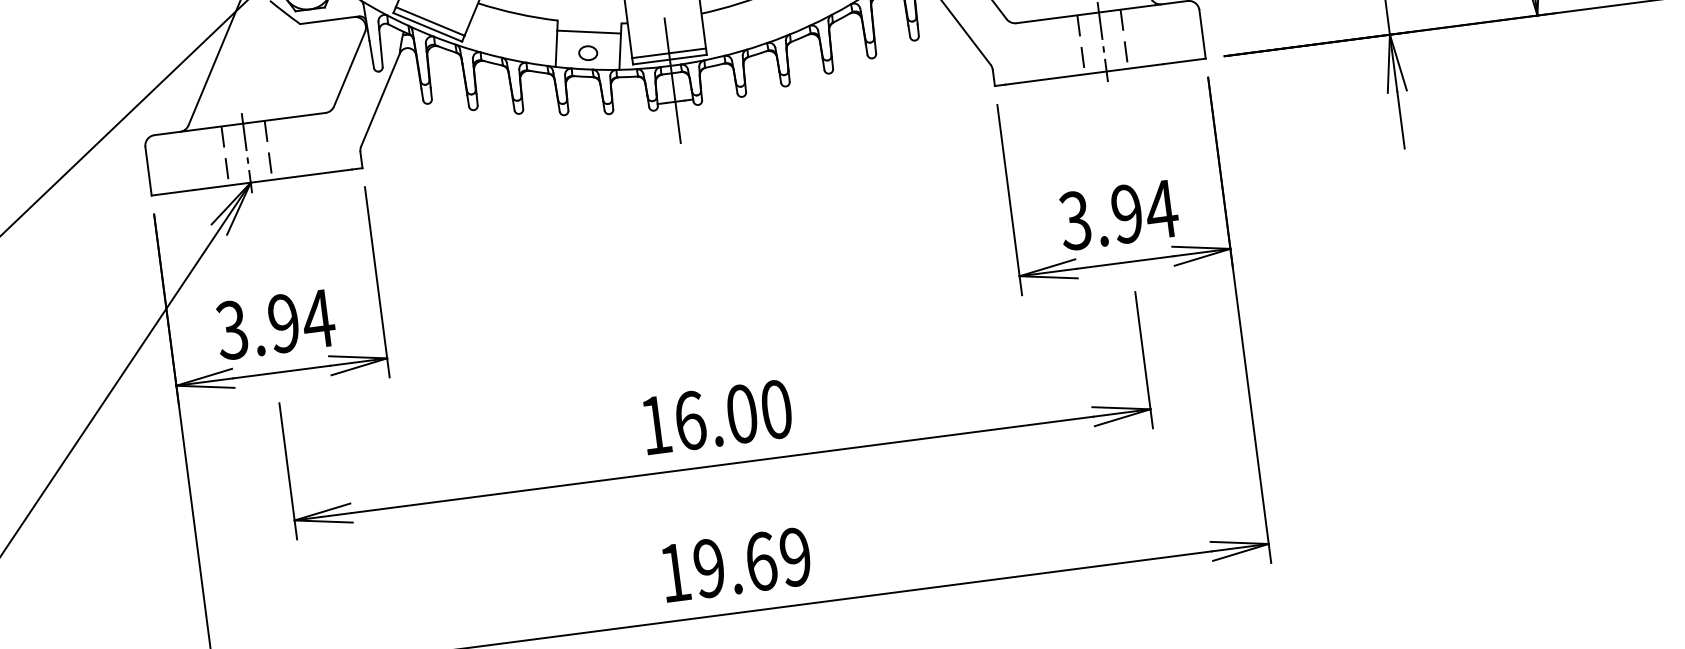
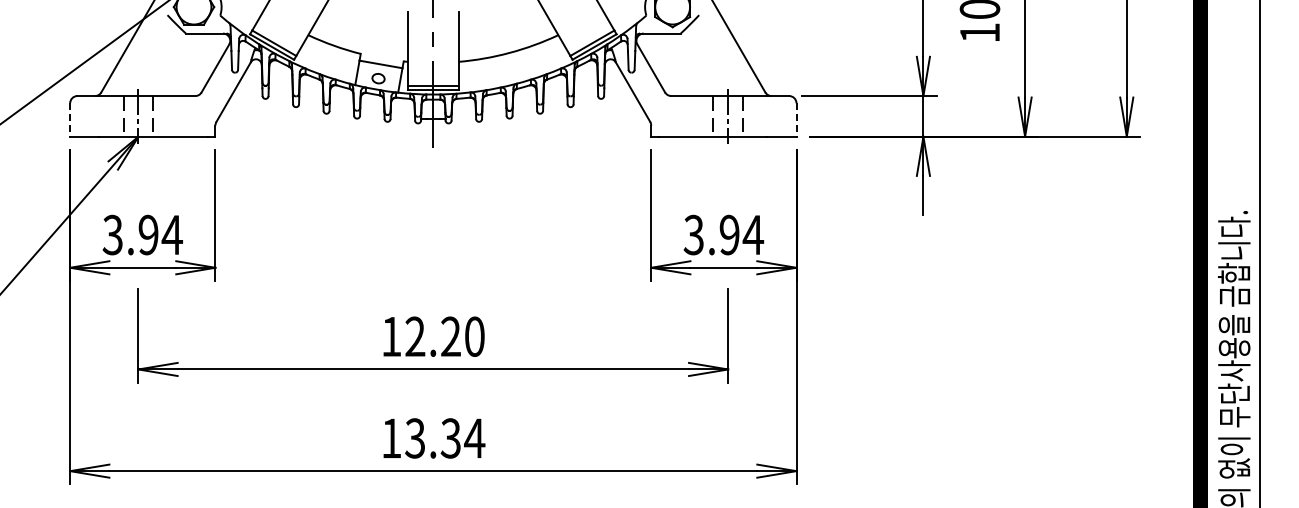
line: (1202, 35) -> (796, 120), solid -> dashed
line: (149, 171) -> (70, 120), solid -> dashed
text: (715, 417) -> (432, 336), 16.00 -> 12.20
text: (753, 562) -> (445, 438), 19.69 -> 13.34

